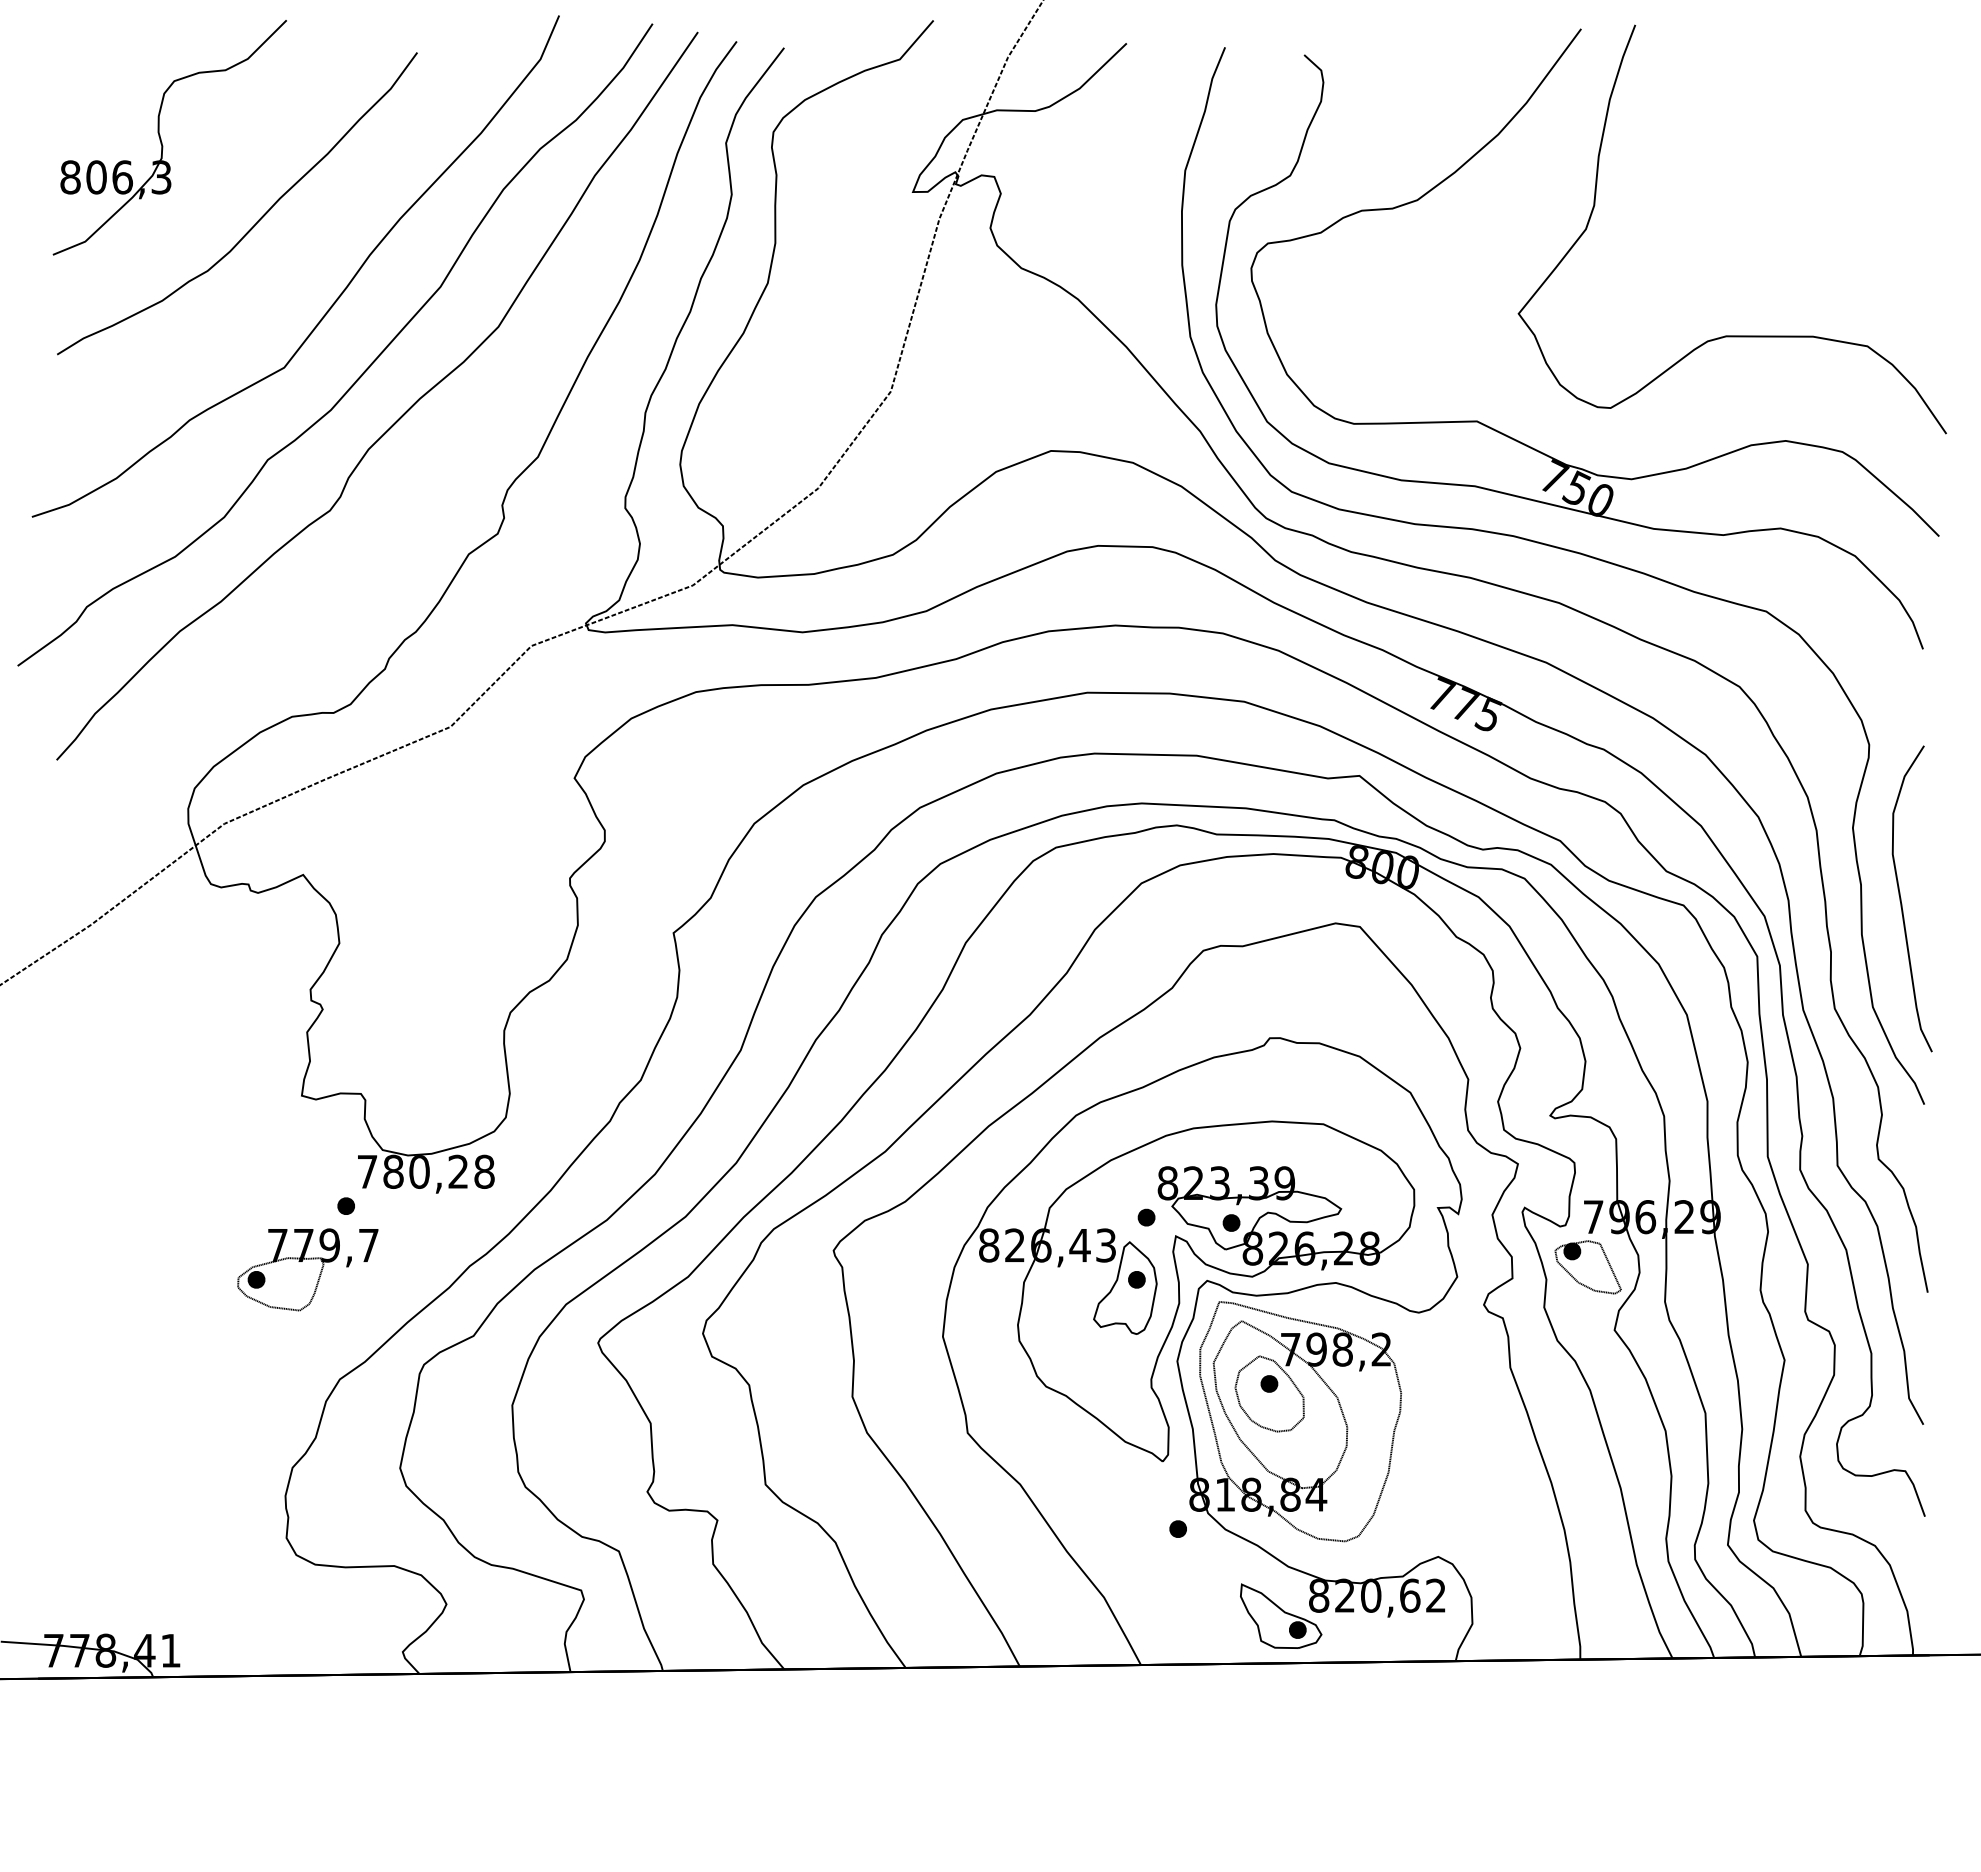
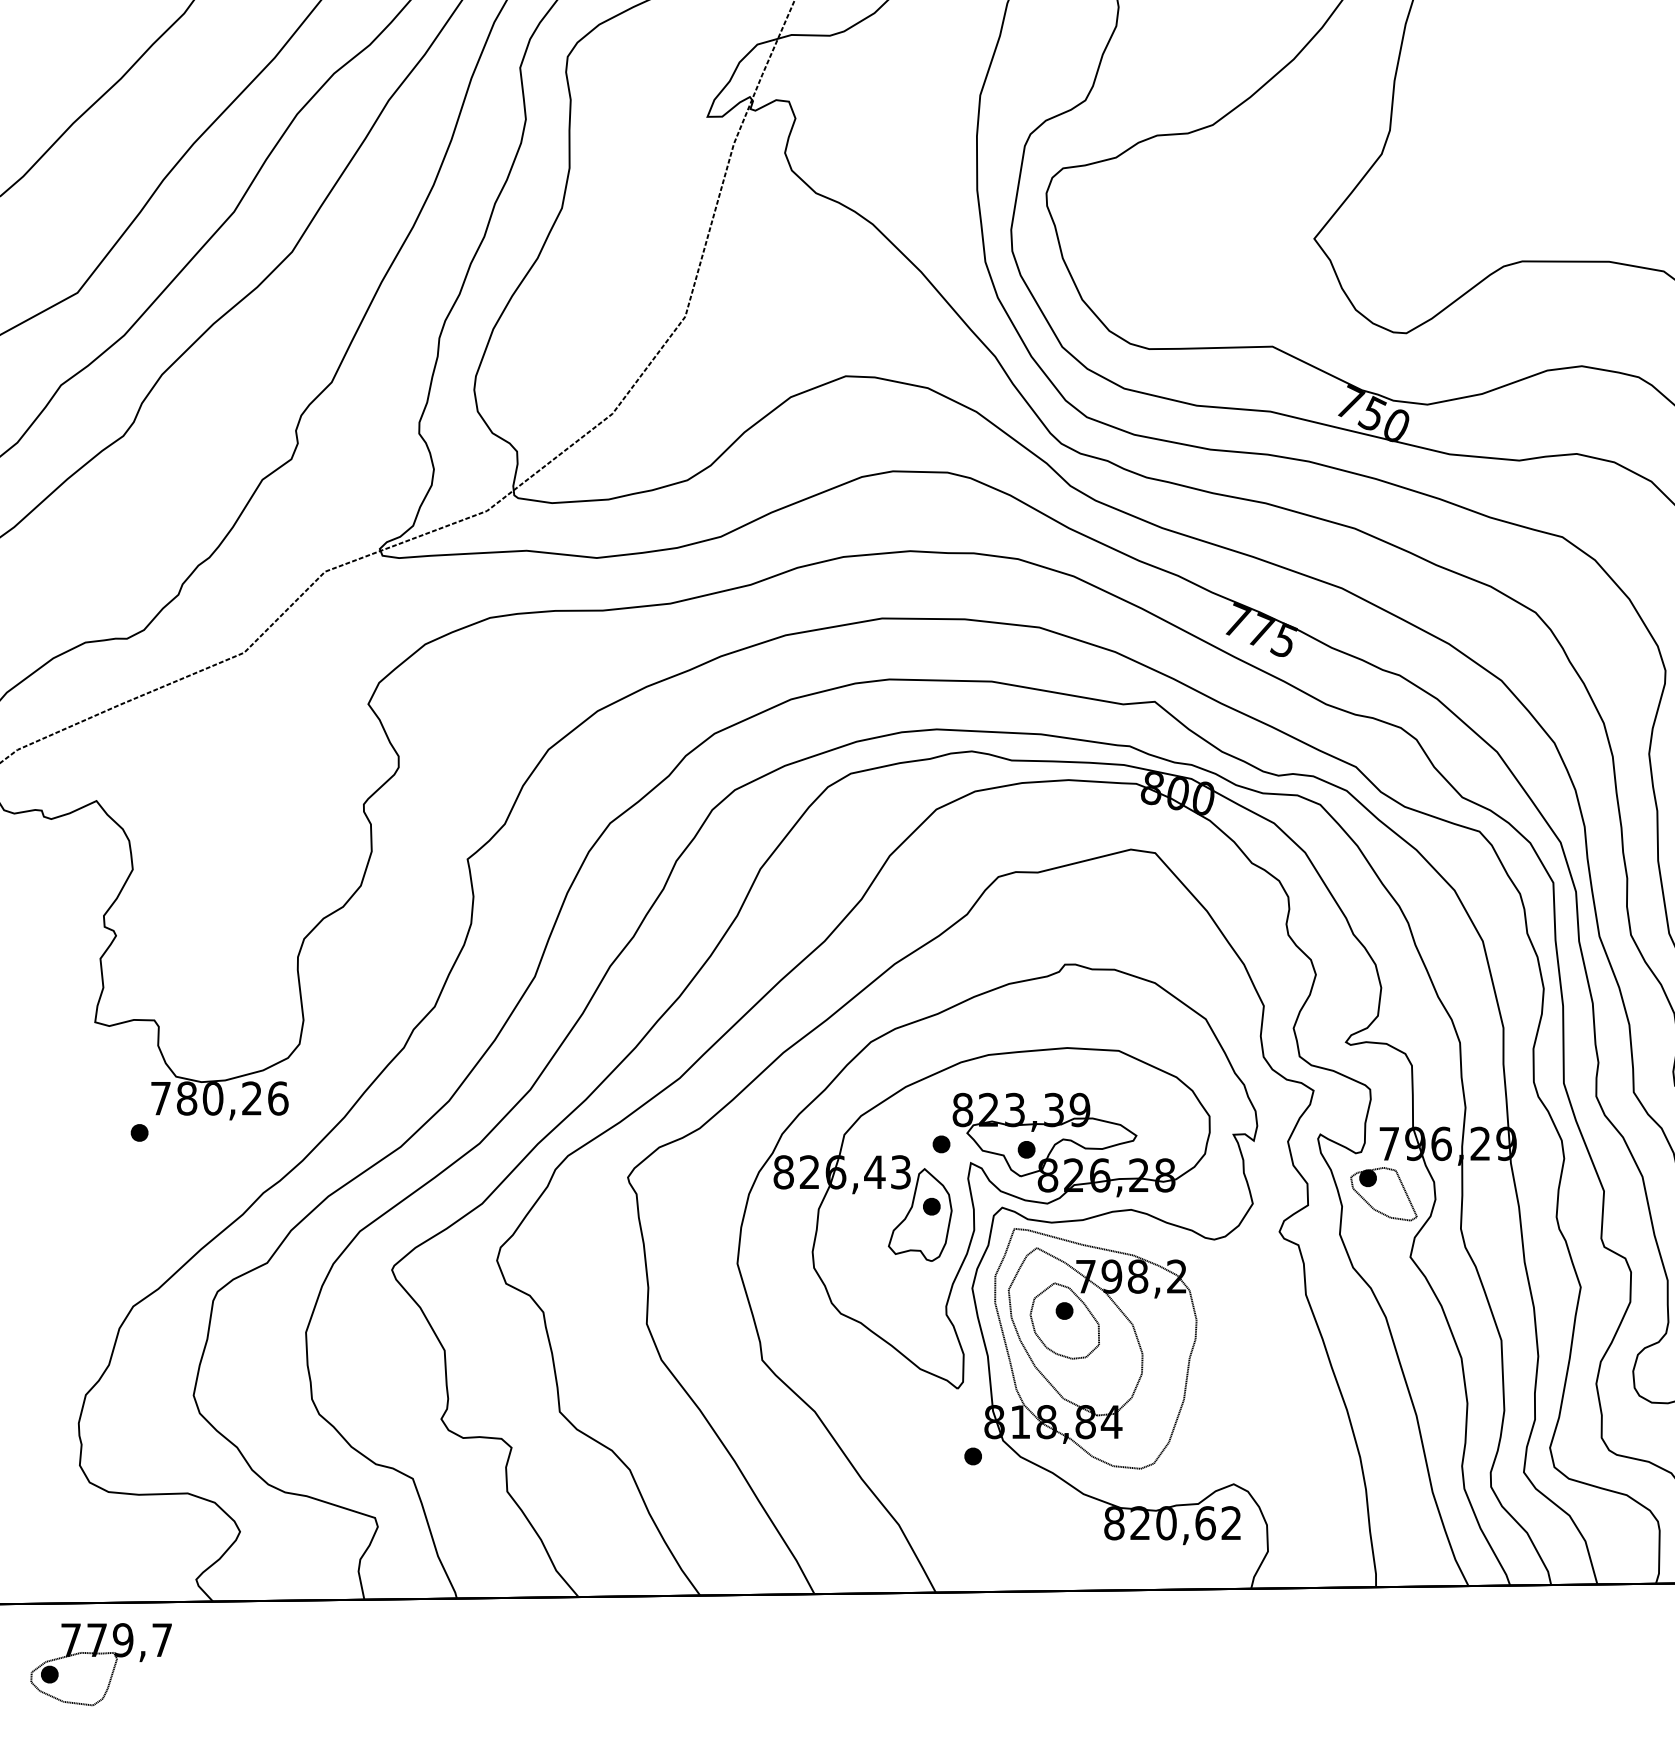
text: (484, 1171) -> (278, 1098), 780,28 -> 780,26
part: (307, 1269) -> (100, 1664), moved
part: (1281, 1615) -> (1076, 1543), removed

